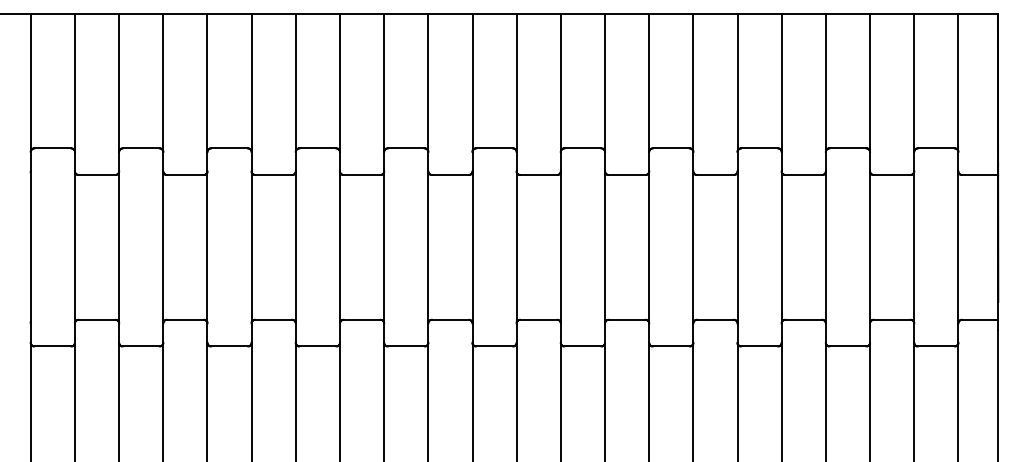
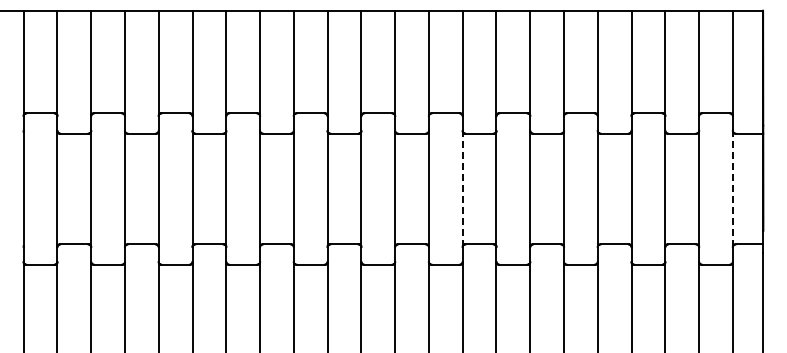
line: (604, 246) -> (462, 188), solid -> dashed
line: (957, 246) -> (732, 188), solid -> dashed

